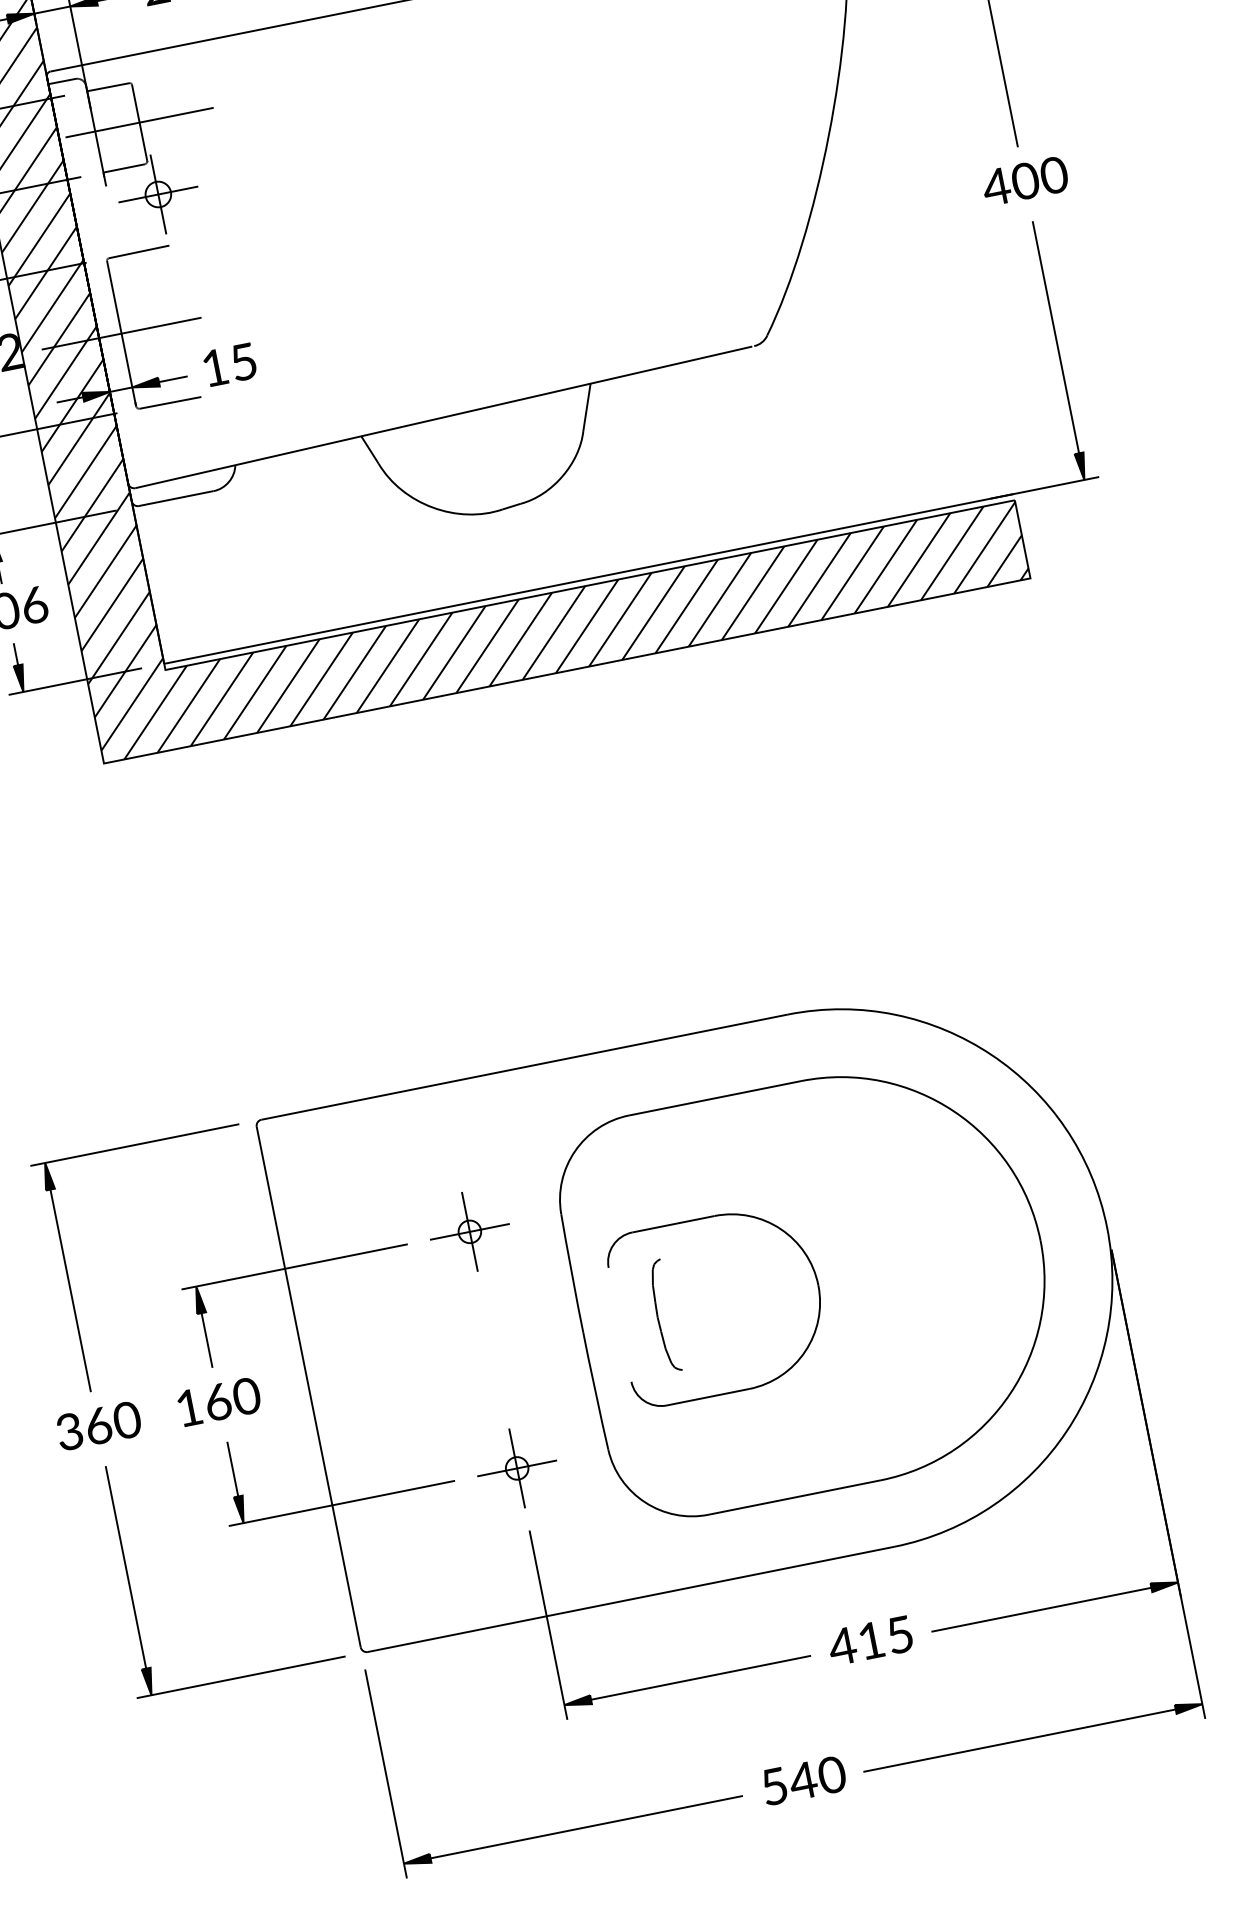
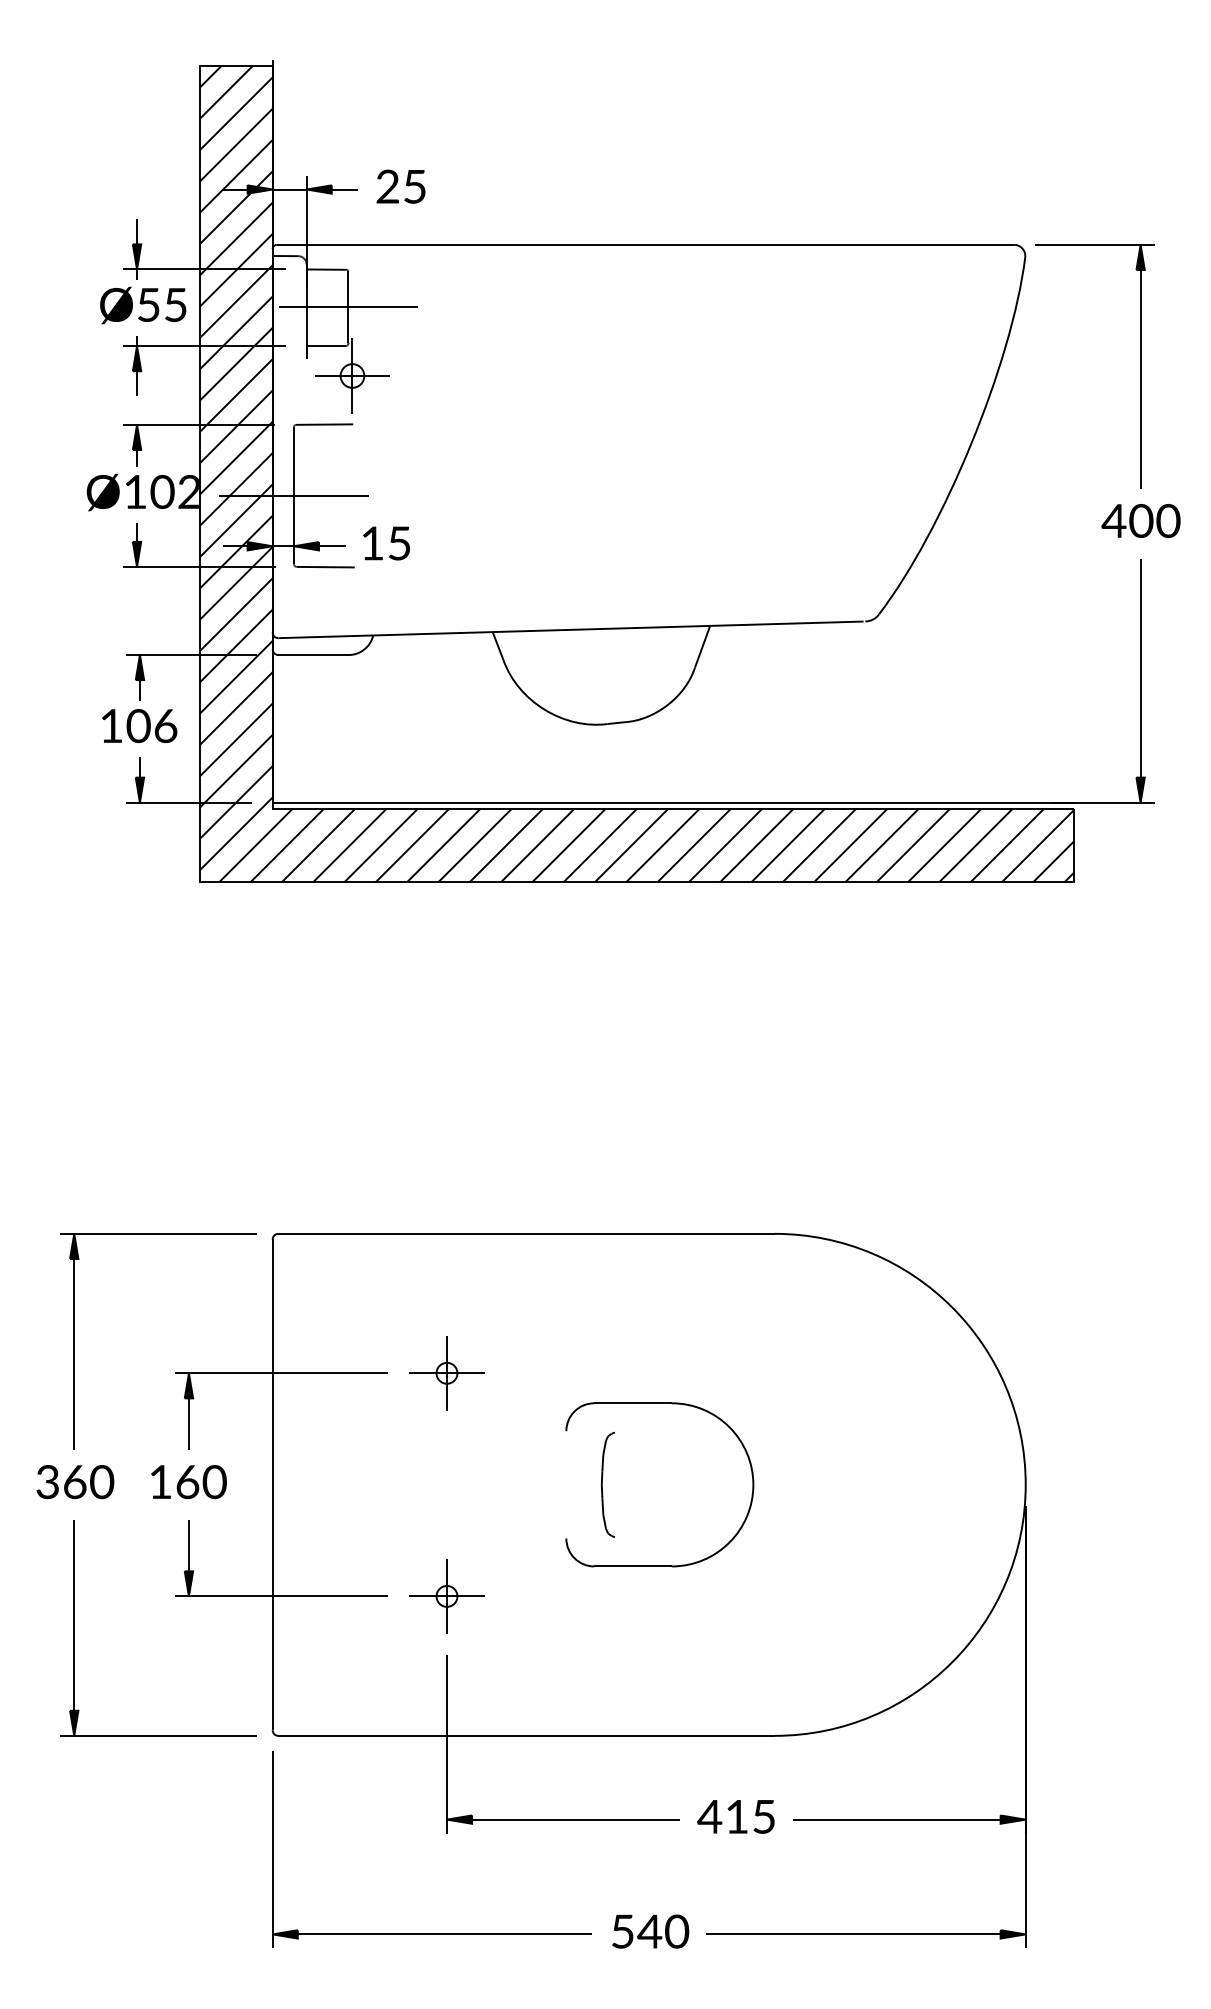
part: (810, 1286) -> (746, 1484), removed

